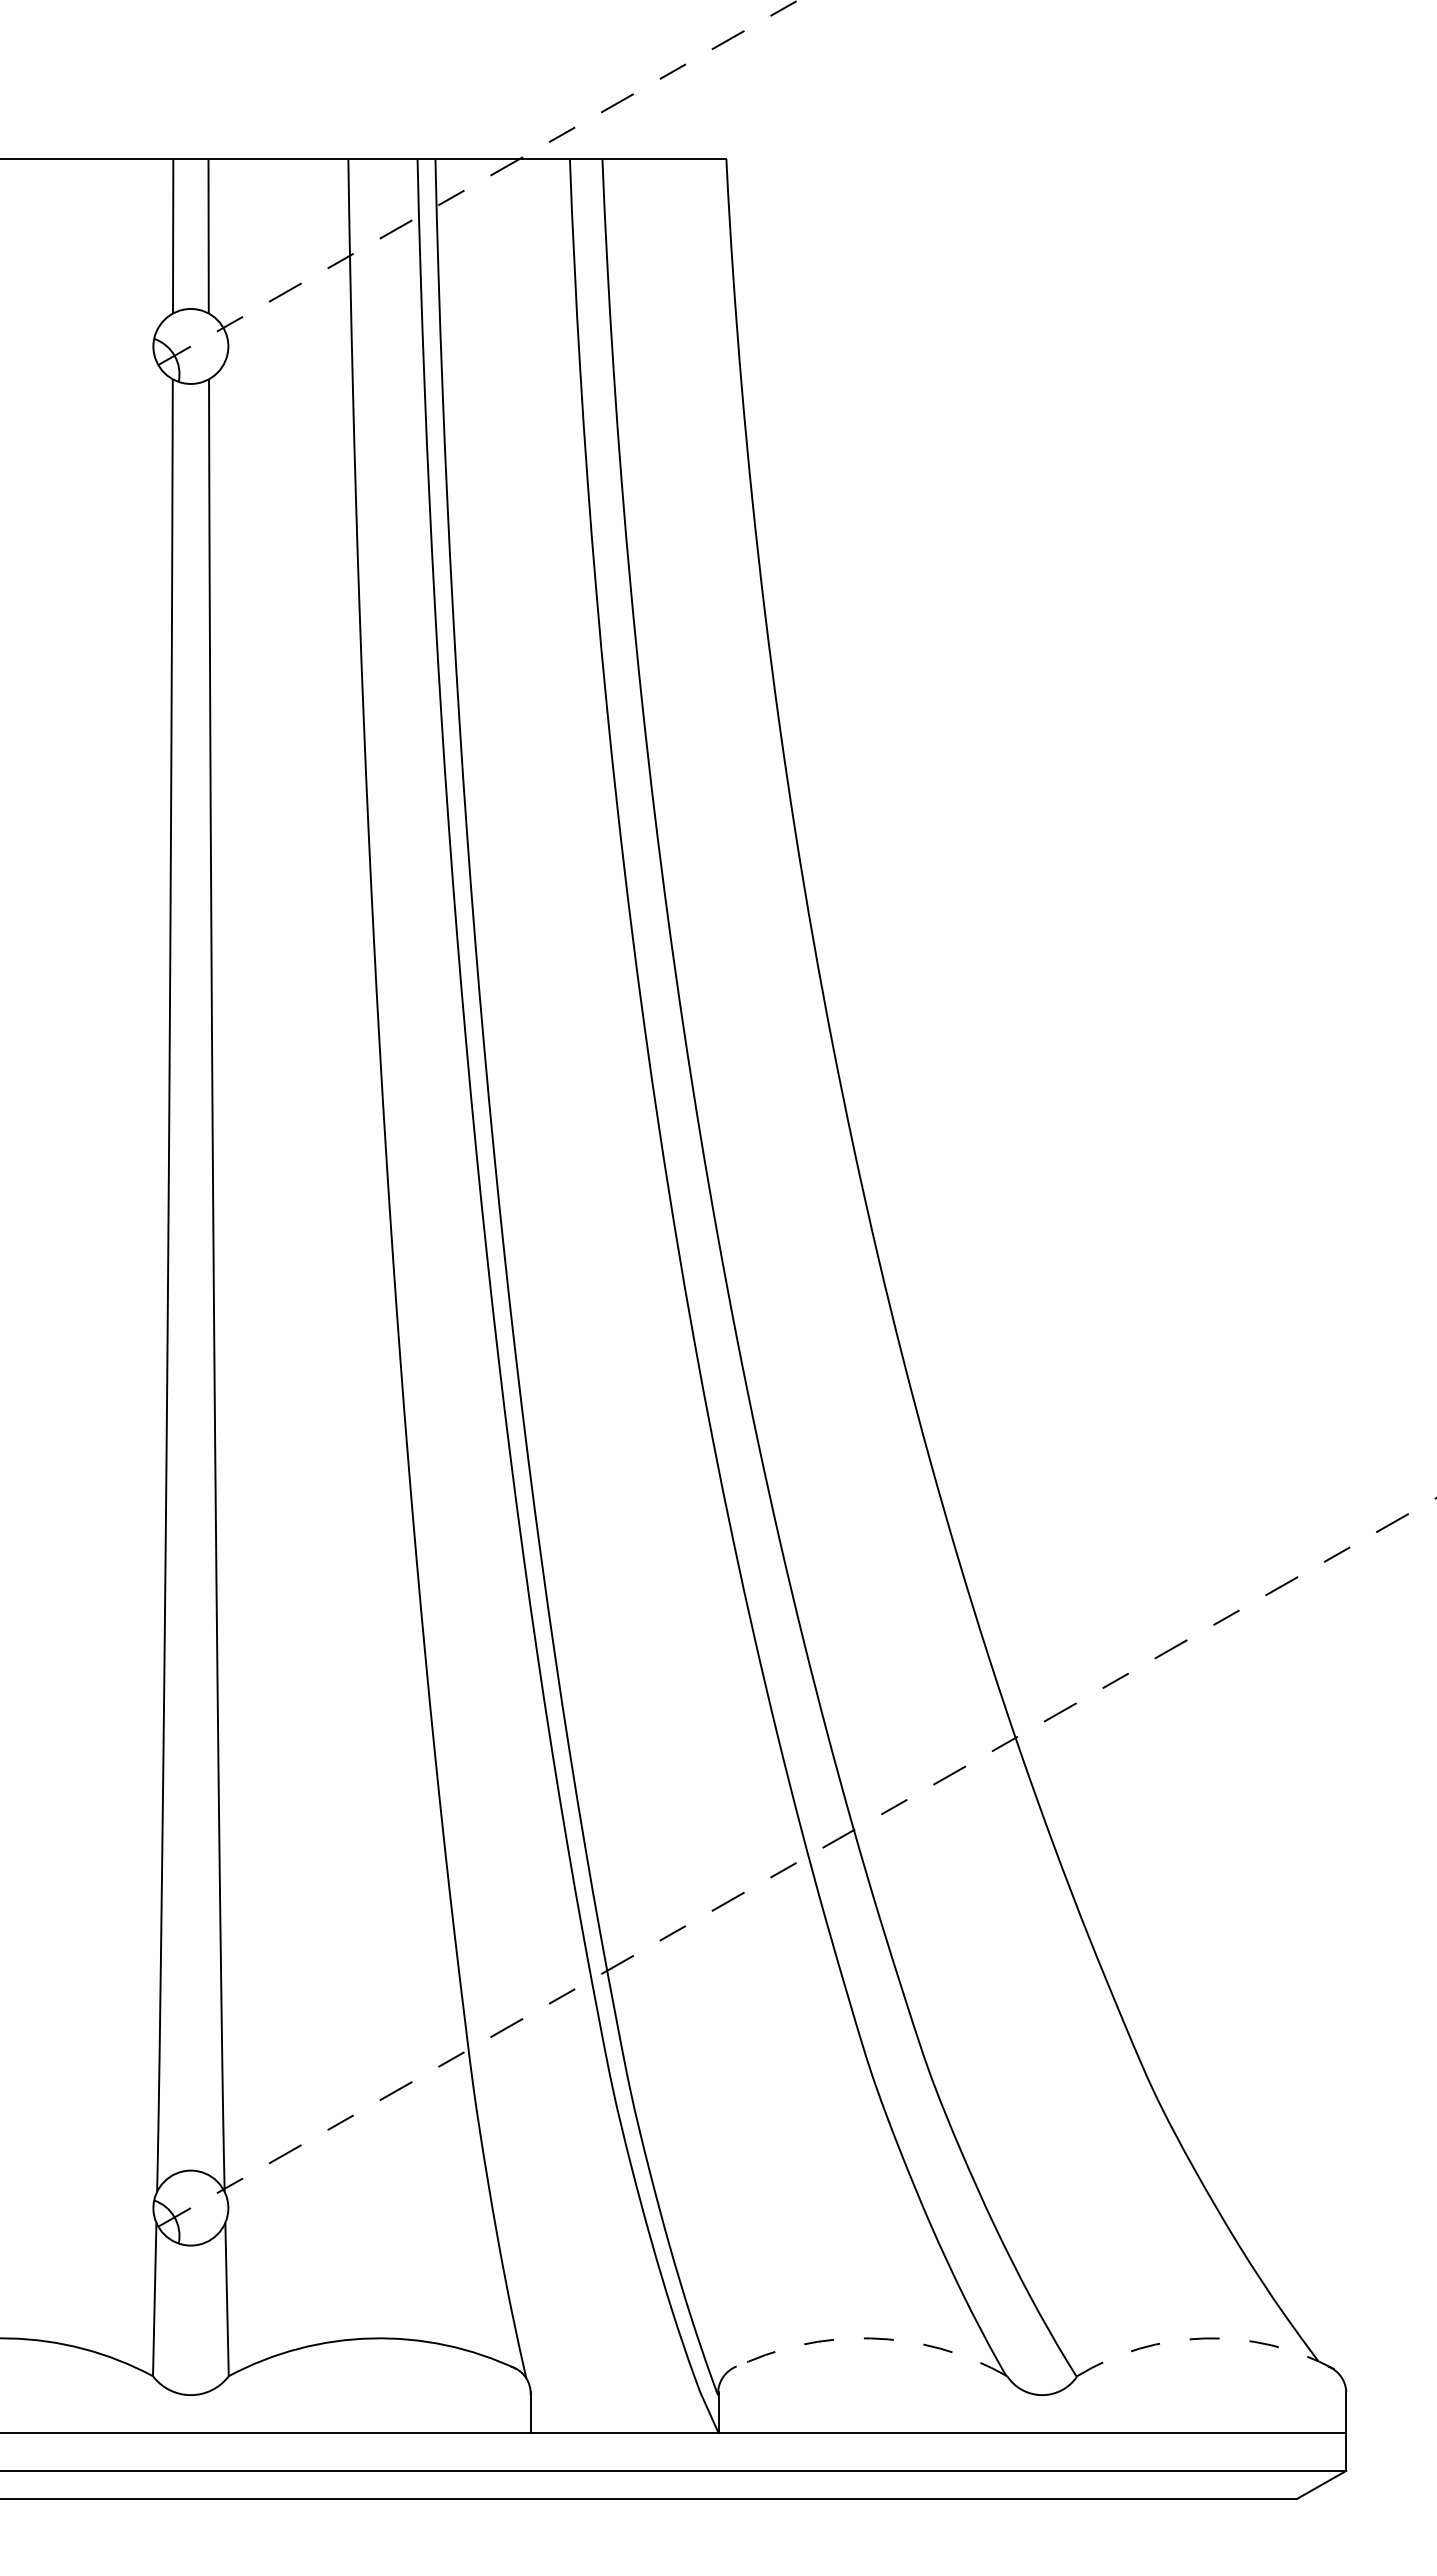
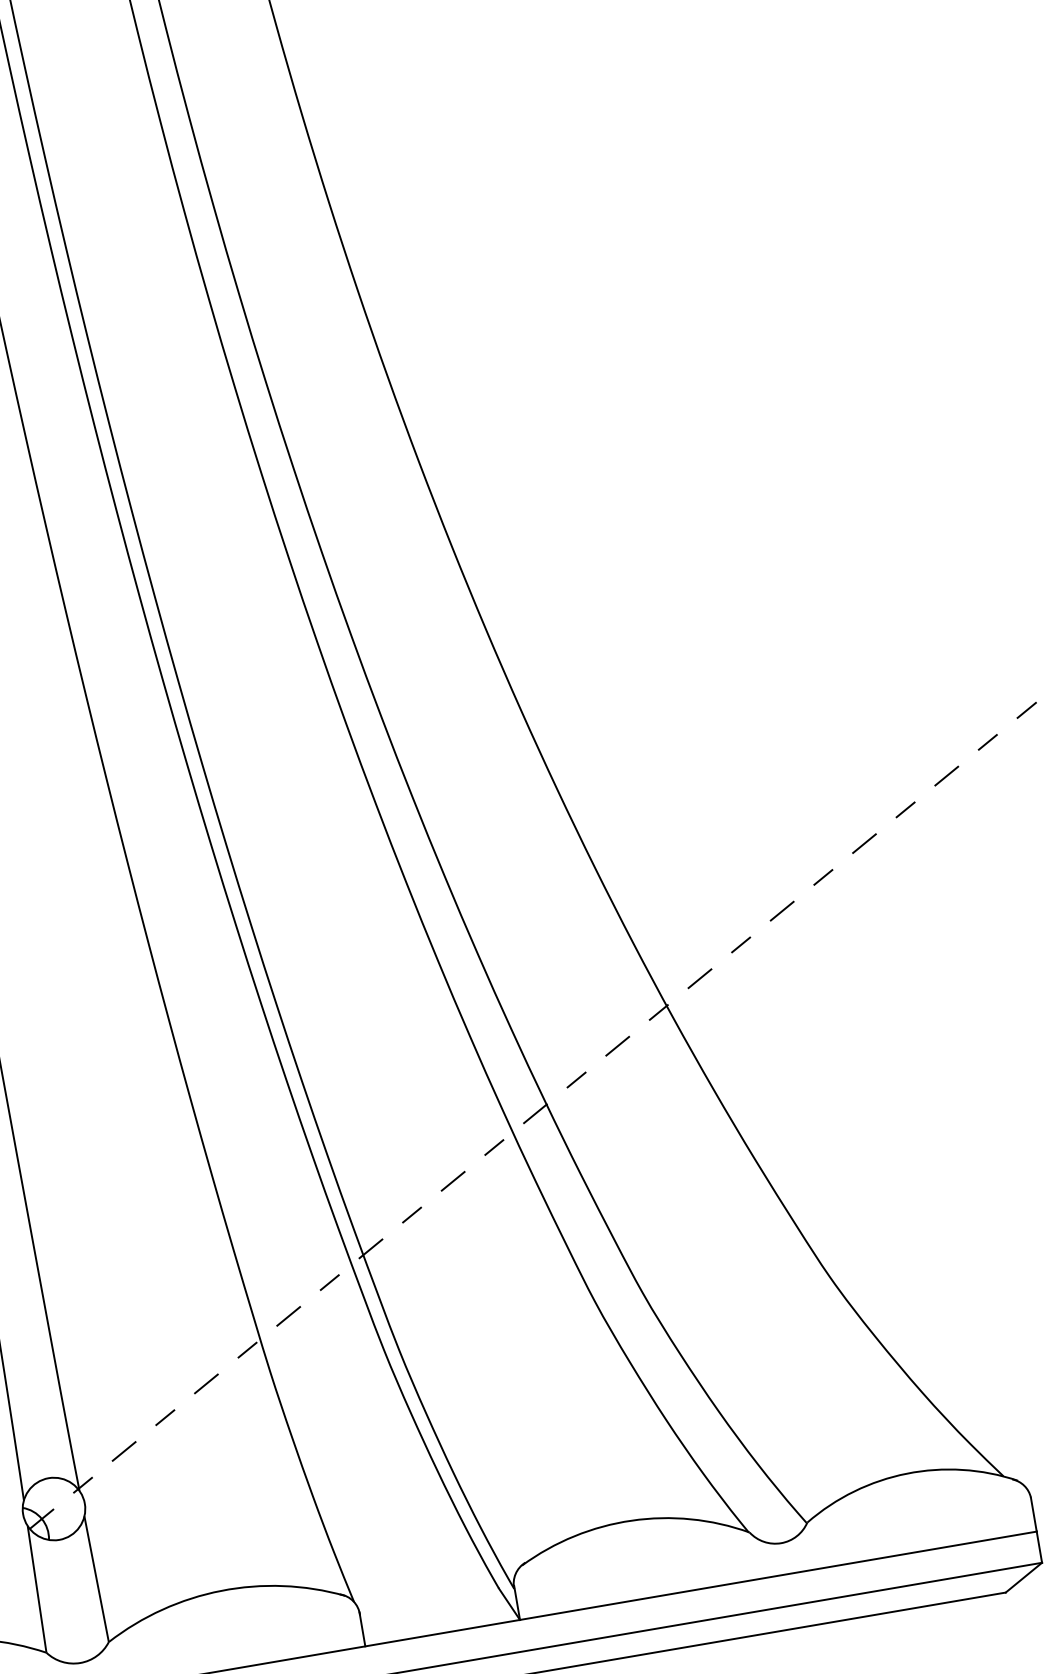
arc: (870, 2338) -> (631, 1520), dashed -> solid
arc: (1204, 2338) -> (906, 1473), dashed -> solid

